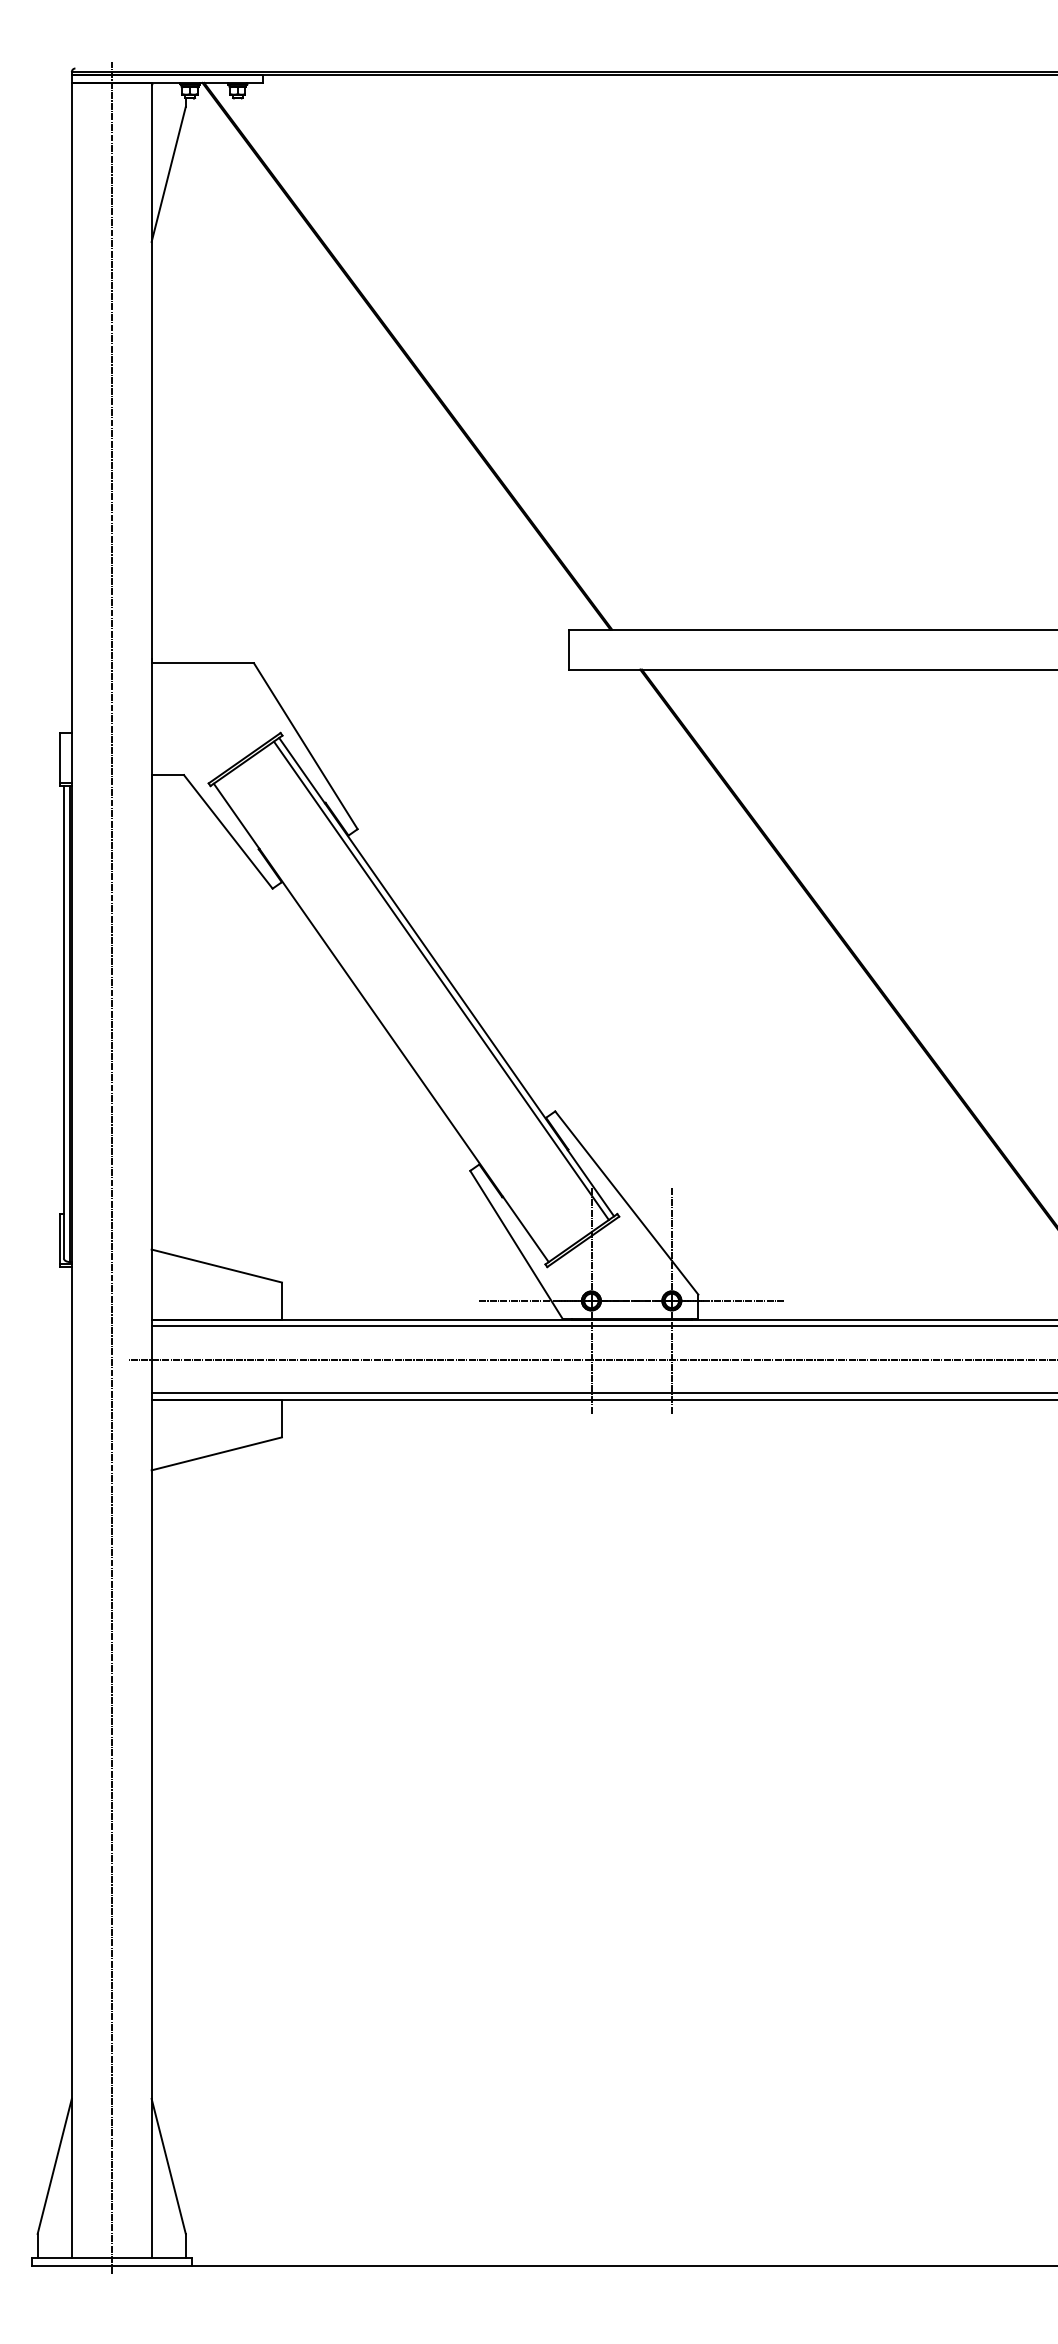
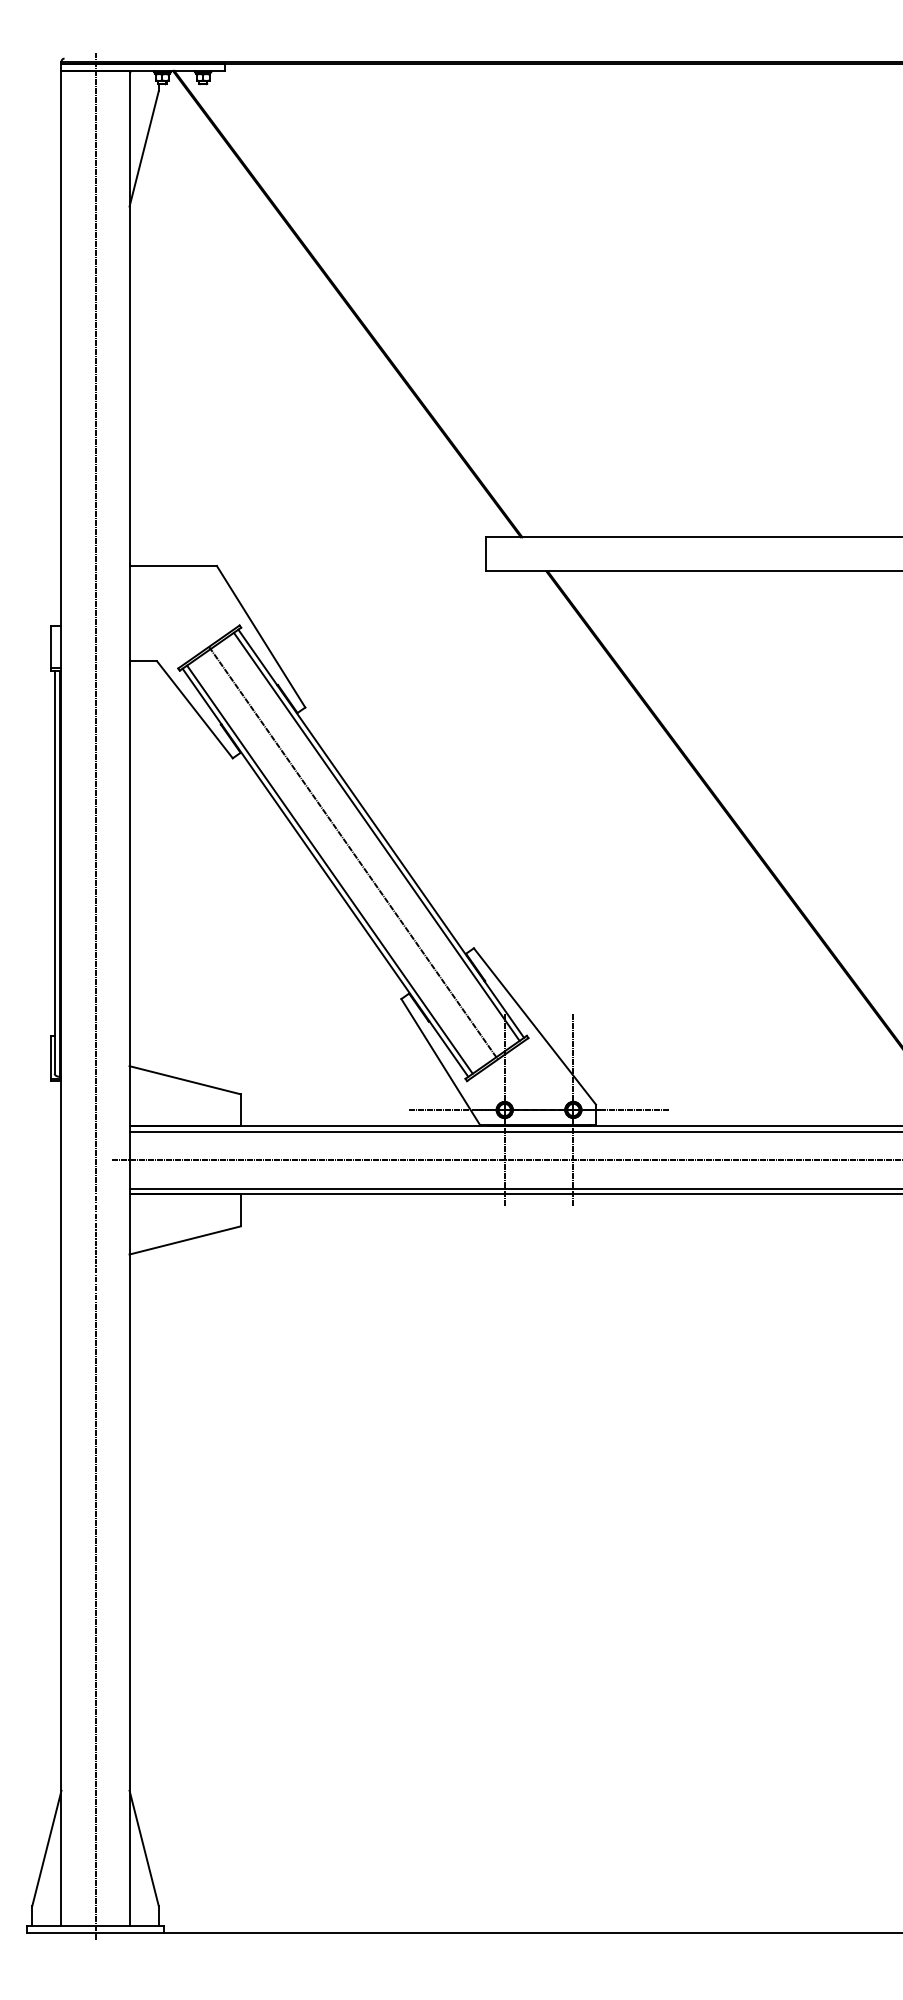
line: (413, 999) -> (352, 852), added
line: (386, 1019) -> (329, 869), added

